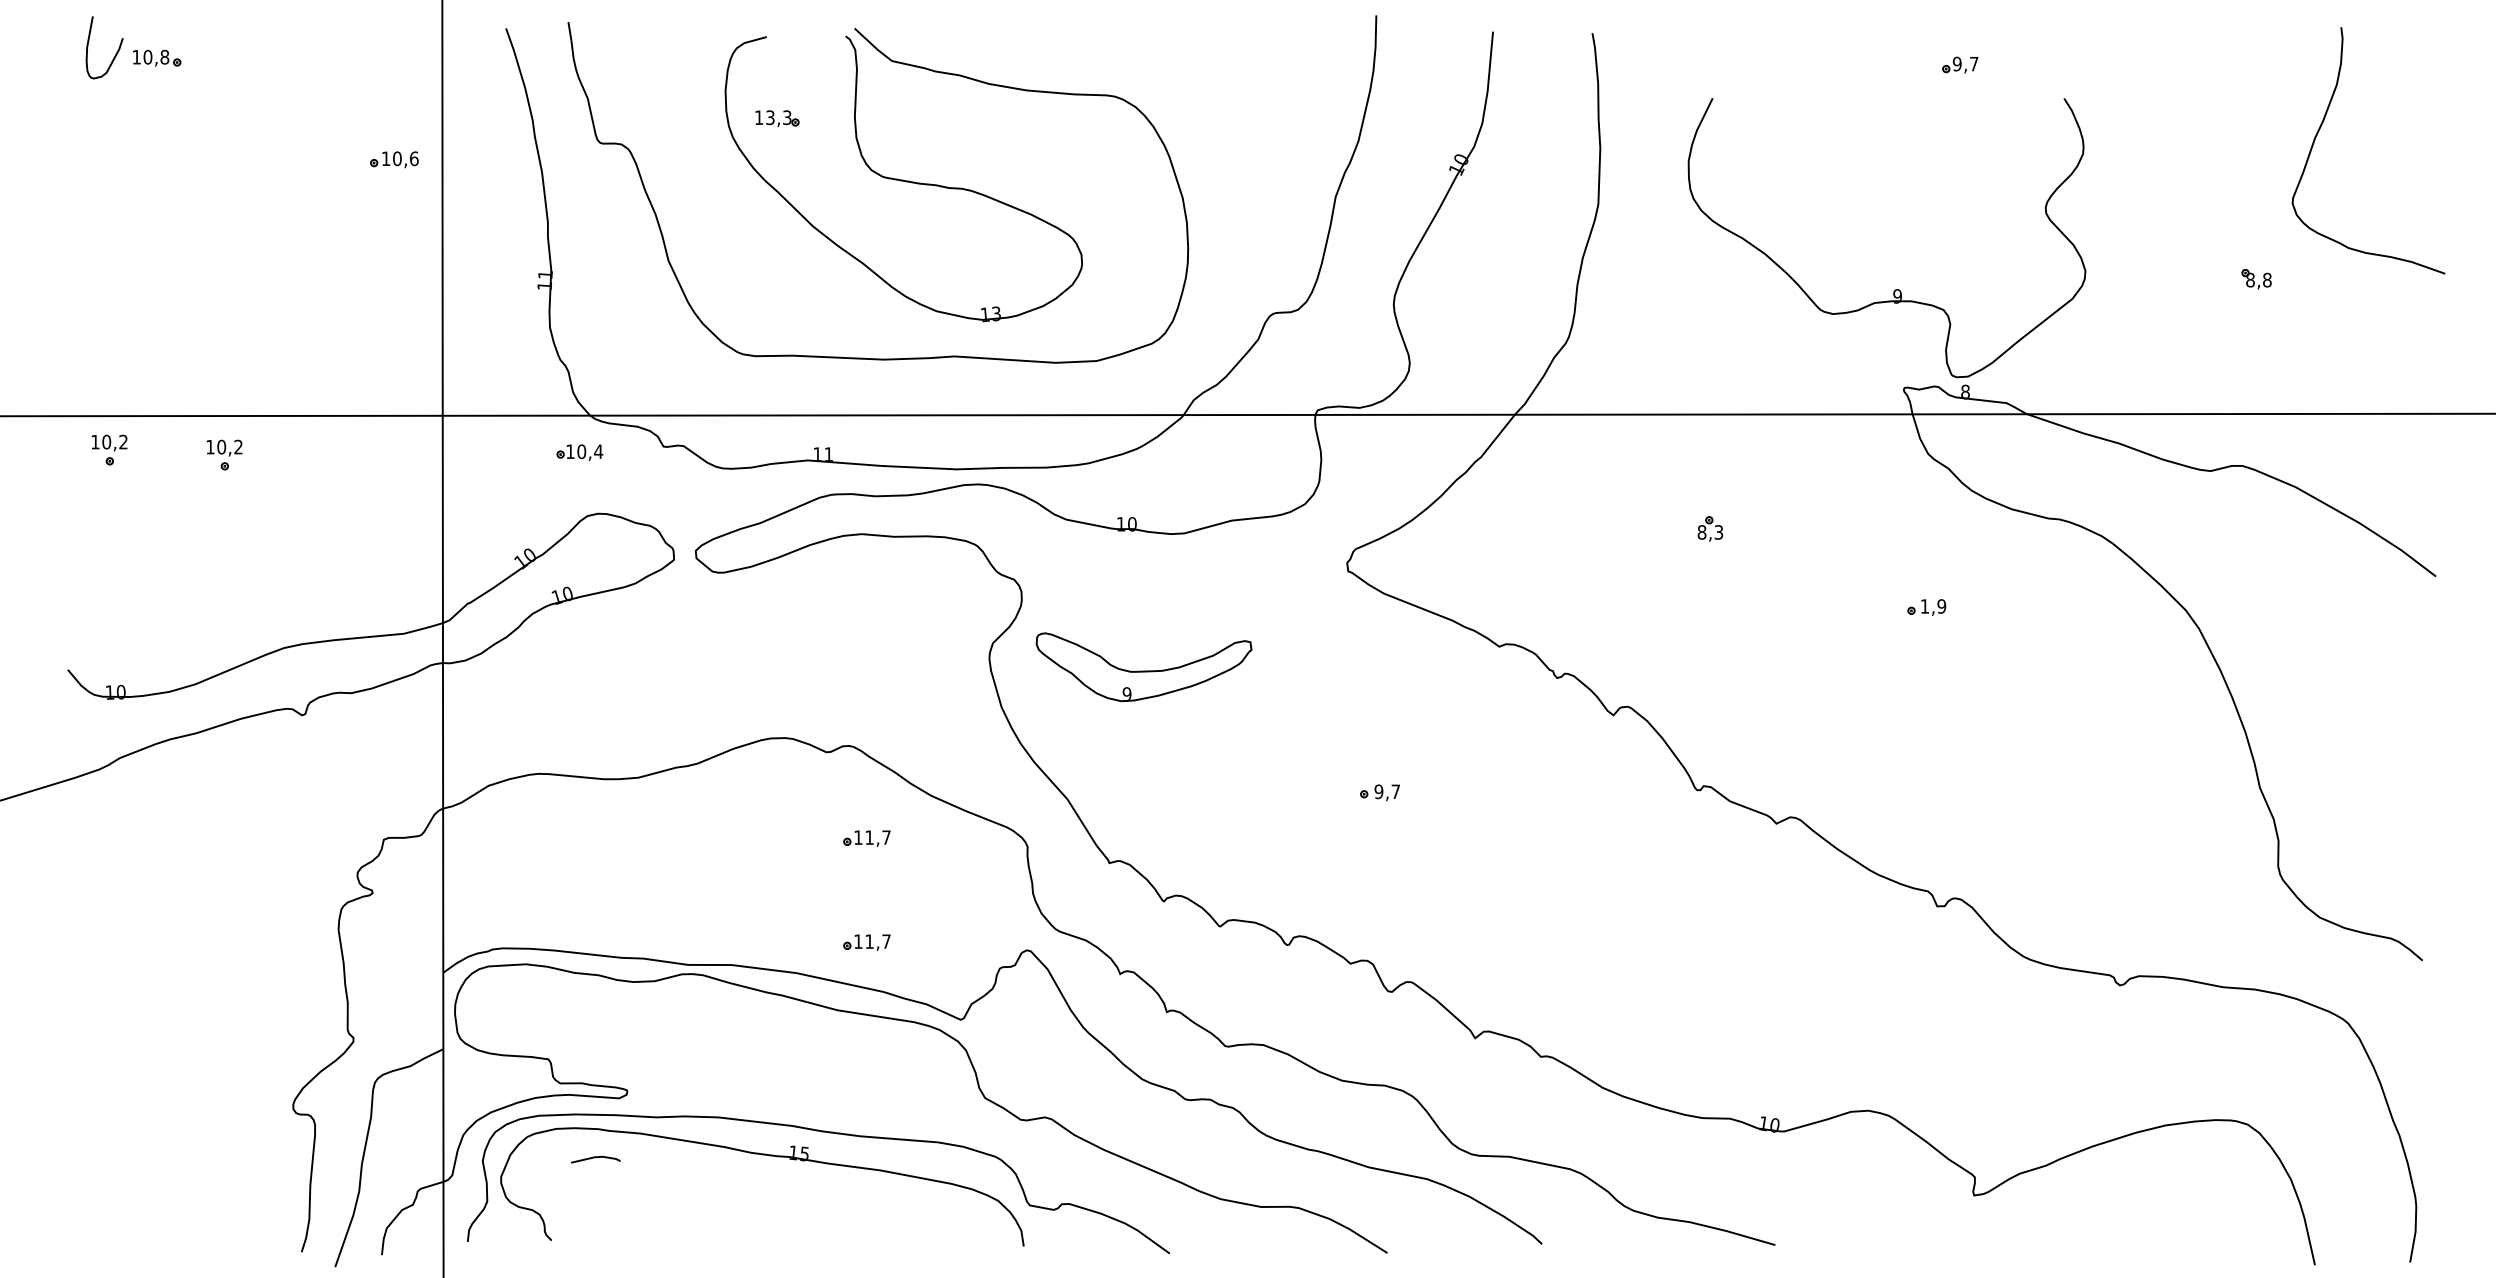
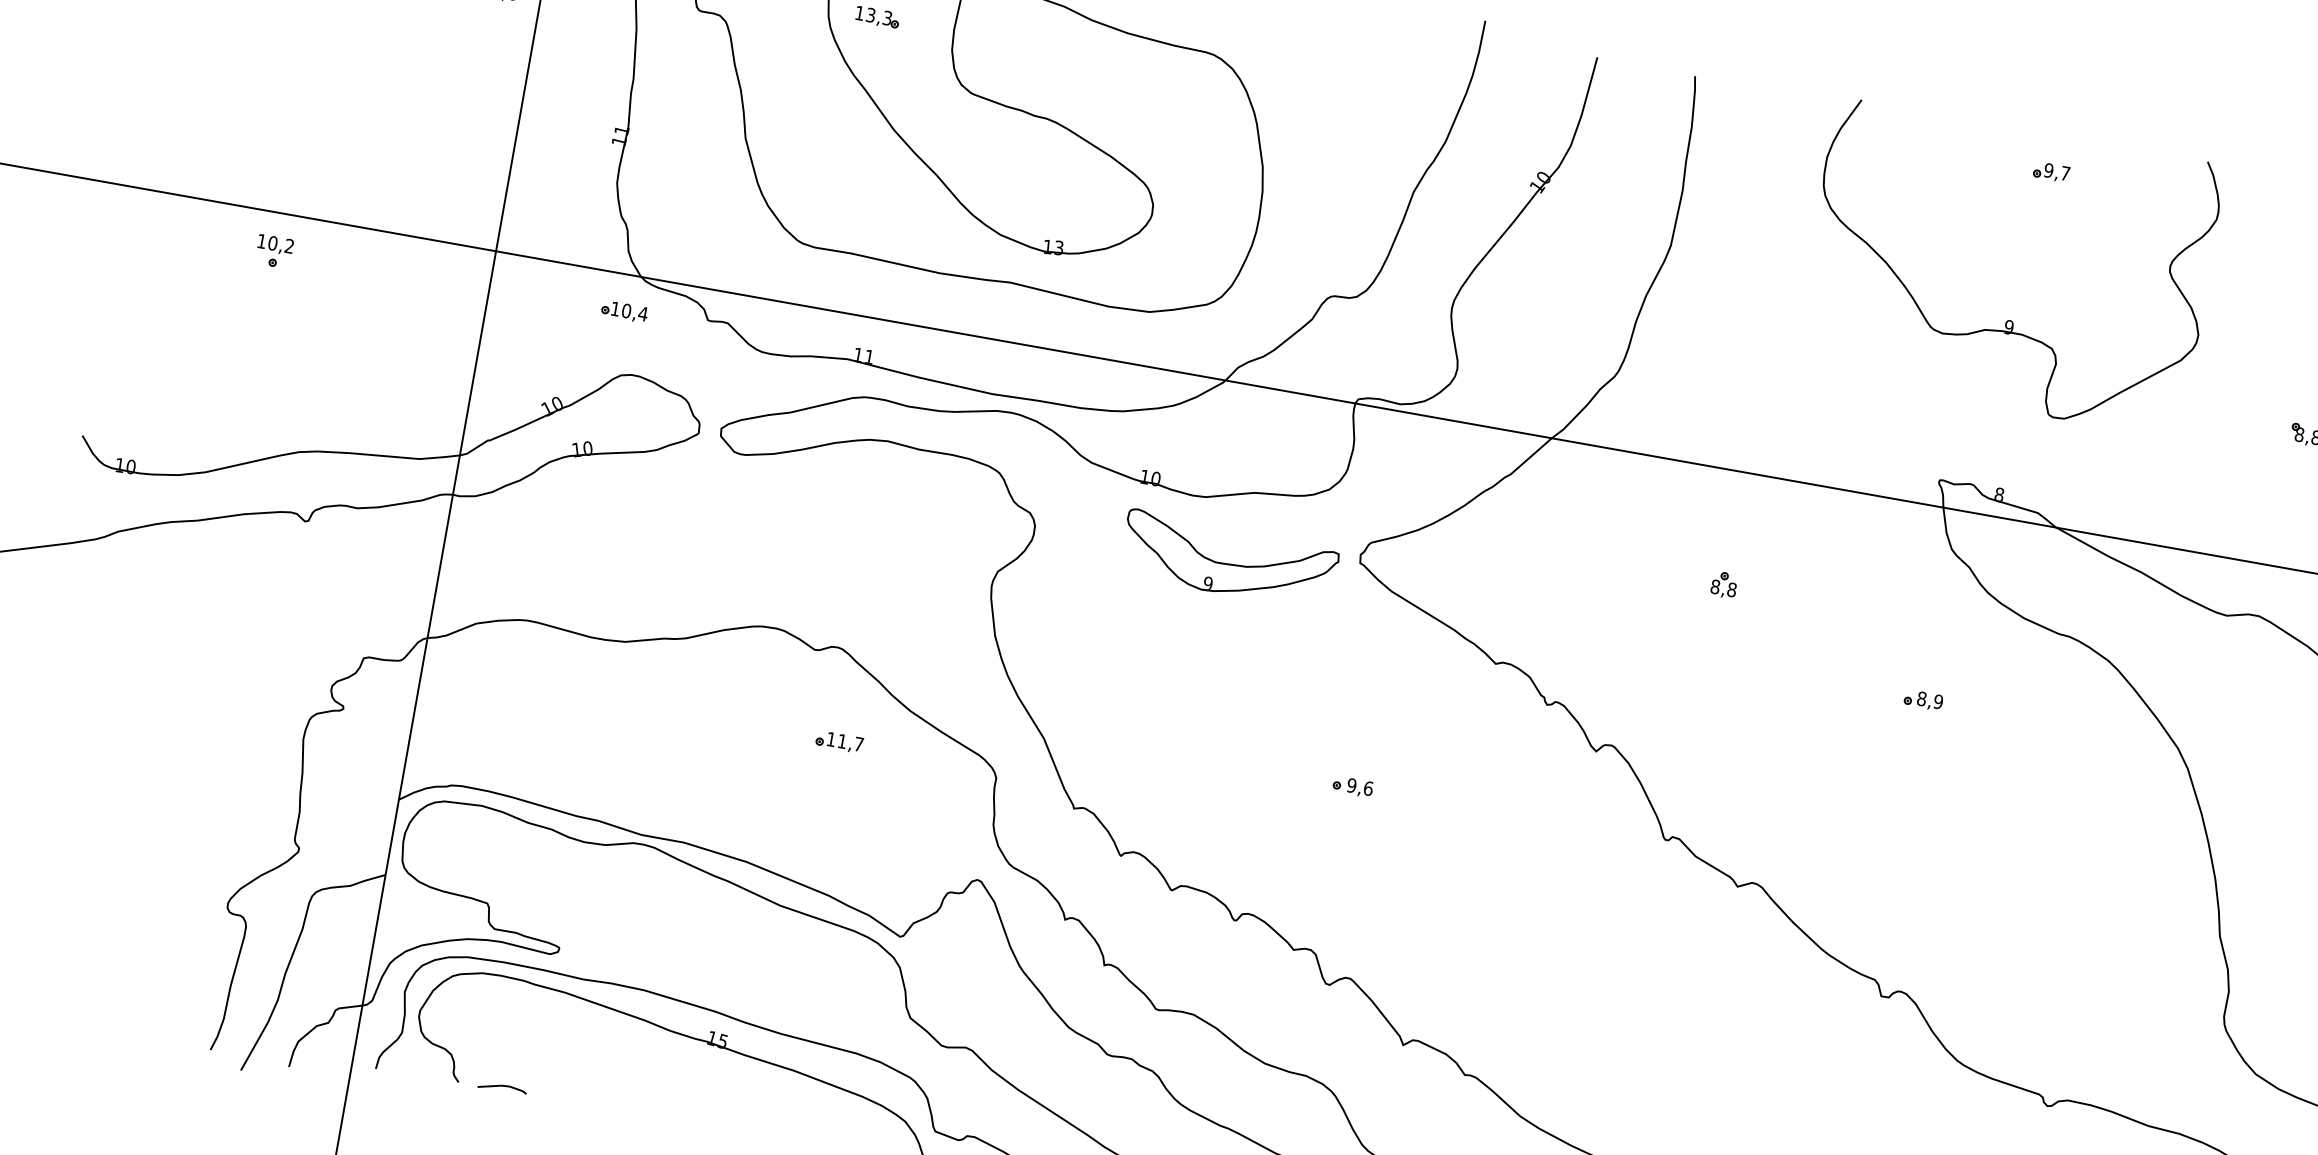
part: (1895, 289) -> (2008, 320), moved
part: (109, 449) -> (162, 226), removed
text: (1718, 532) -> (1731, 589), 8,3 -> 8,8
text: (1924, 606) -> (1921, 698), 1,9 -> 8,9
part: (1143, 667) -> (1228, 560), moved
text: (1395, 791) -> (1368, 788), 9,7 -> 9,6
part: (866, 942) -> (820, 844), removed
curve: (595, 1158) -> (502, 1087), moved

